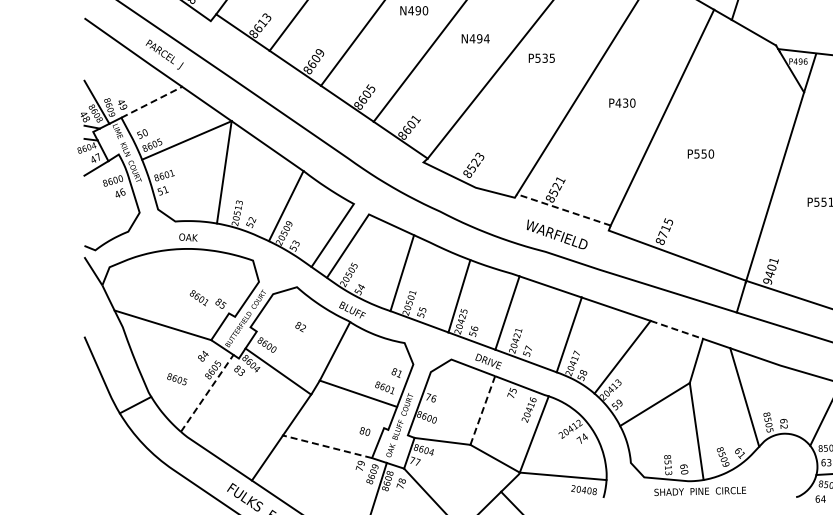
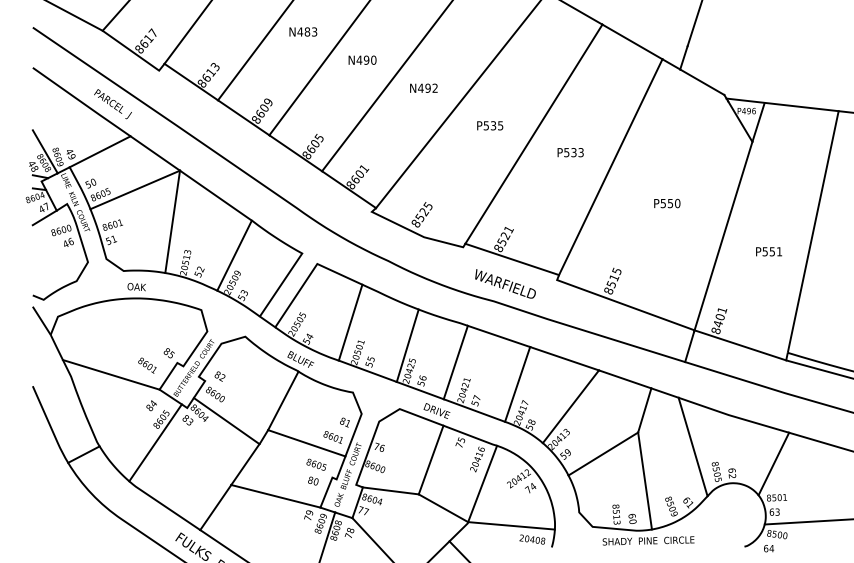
text: (487, 38) -> (435, 87), N494 -> N492
text: (542, 58) -> (490, 125), moved
line: (152, 102) -> (100, 151), dashed -> solid
text: (625, 103) -> (573, 152), P430 -> P533
text: (701, 154) -> (667, 203), moved
text: (480, 155) -> (428, 204), 8523 -> 8525
line: (563, 210) -> (511, 259), dashed -> solid
text: (662, 235) -> (610, 284), 8715 -> 8515
text: (768, 281) -> (716, 330), 9401 -> 8401
text: (199, 298) -> (147, 365), moved
text: (300, 327) -> (219, 376), moved
line: (677, 330) -> (625, 379), dashed -> solid
text: (177, 379) -> (316, 464), moved
line: (207, 393) -> (155, 442), dashed -> solid
line: (483, 411) -> (431, 460), dashed -> solid
line: (327, 447) -> (275, 496), dashed -> solid

